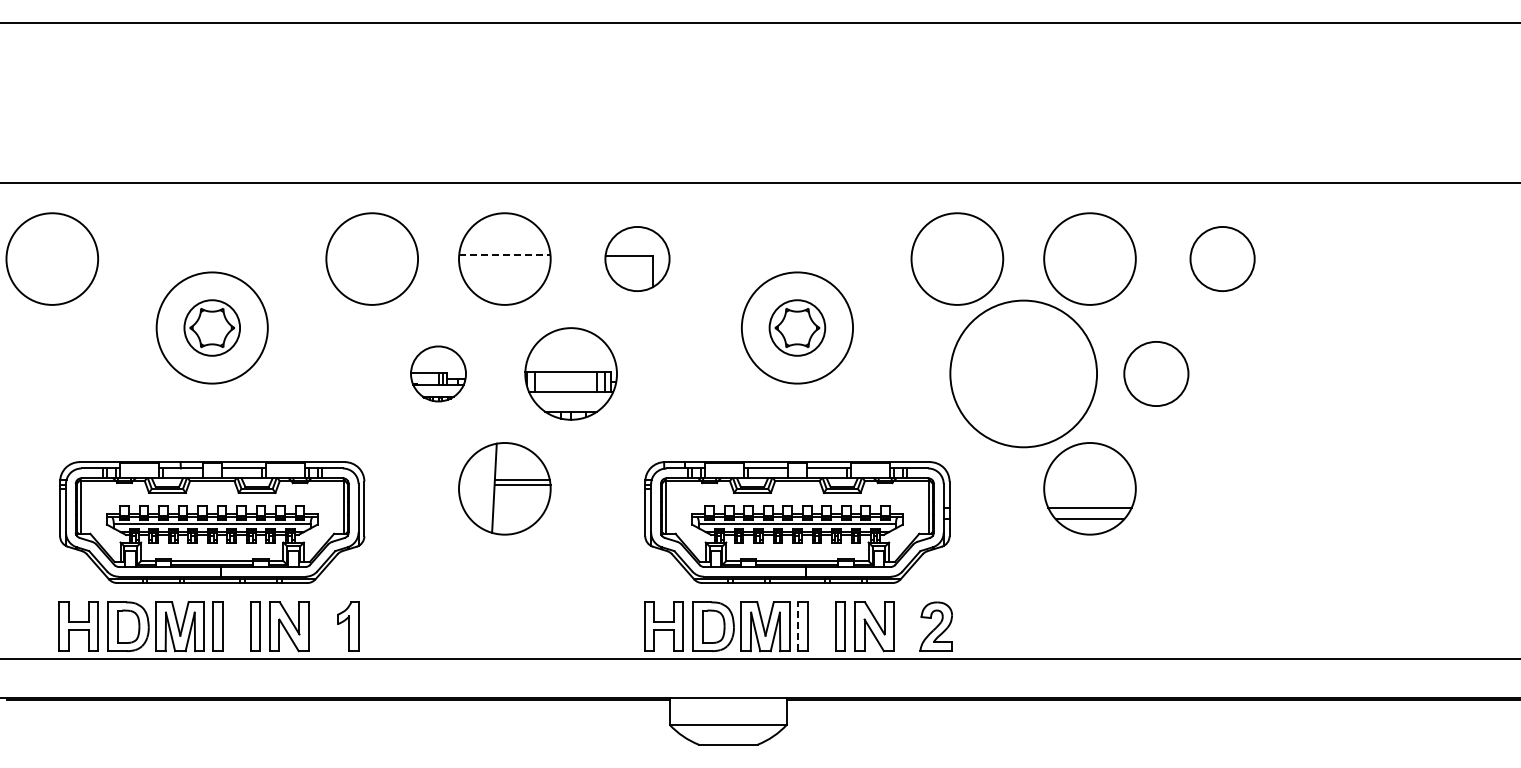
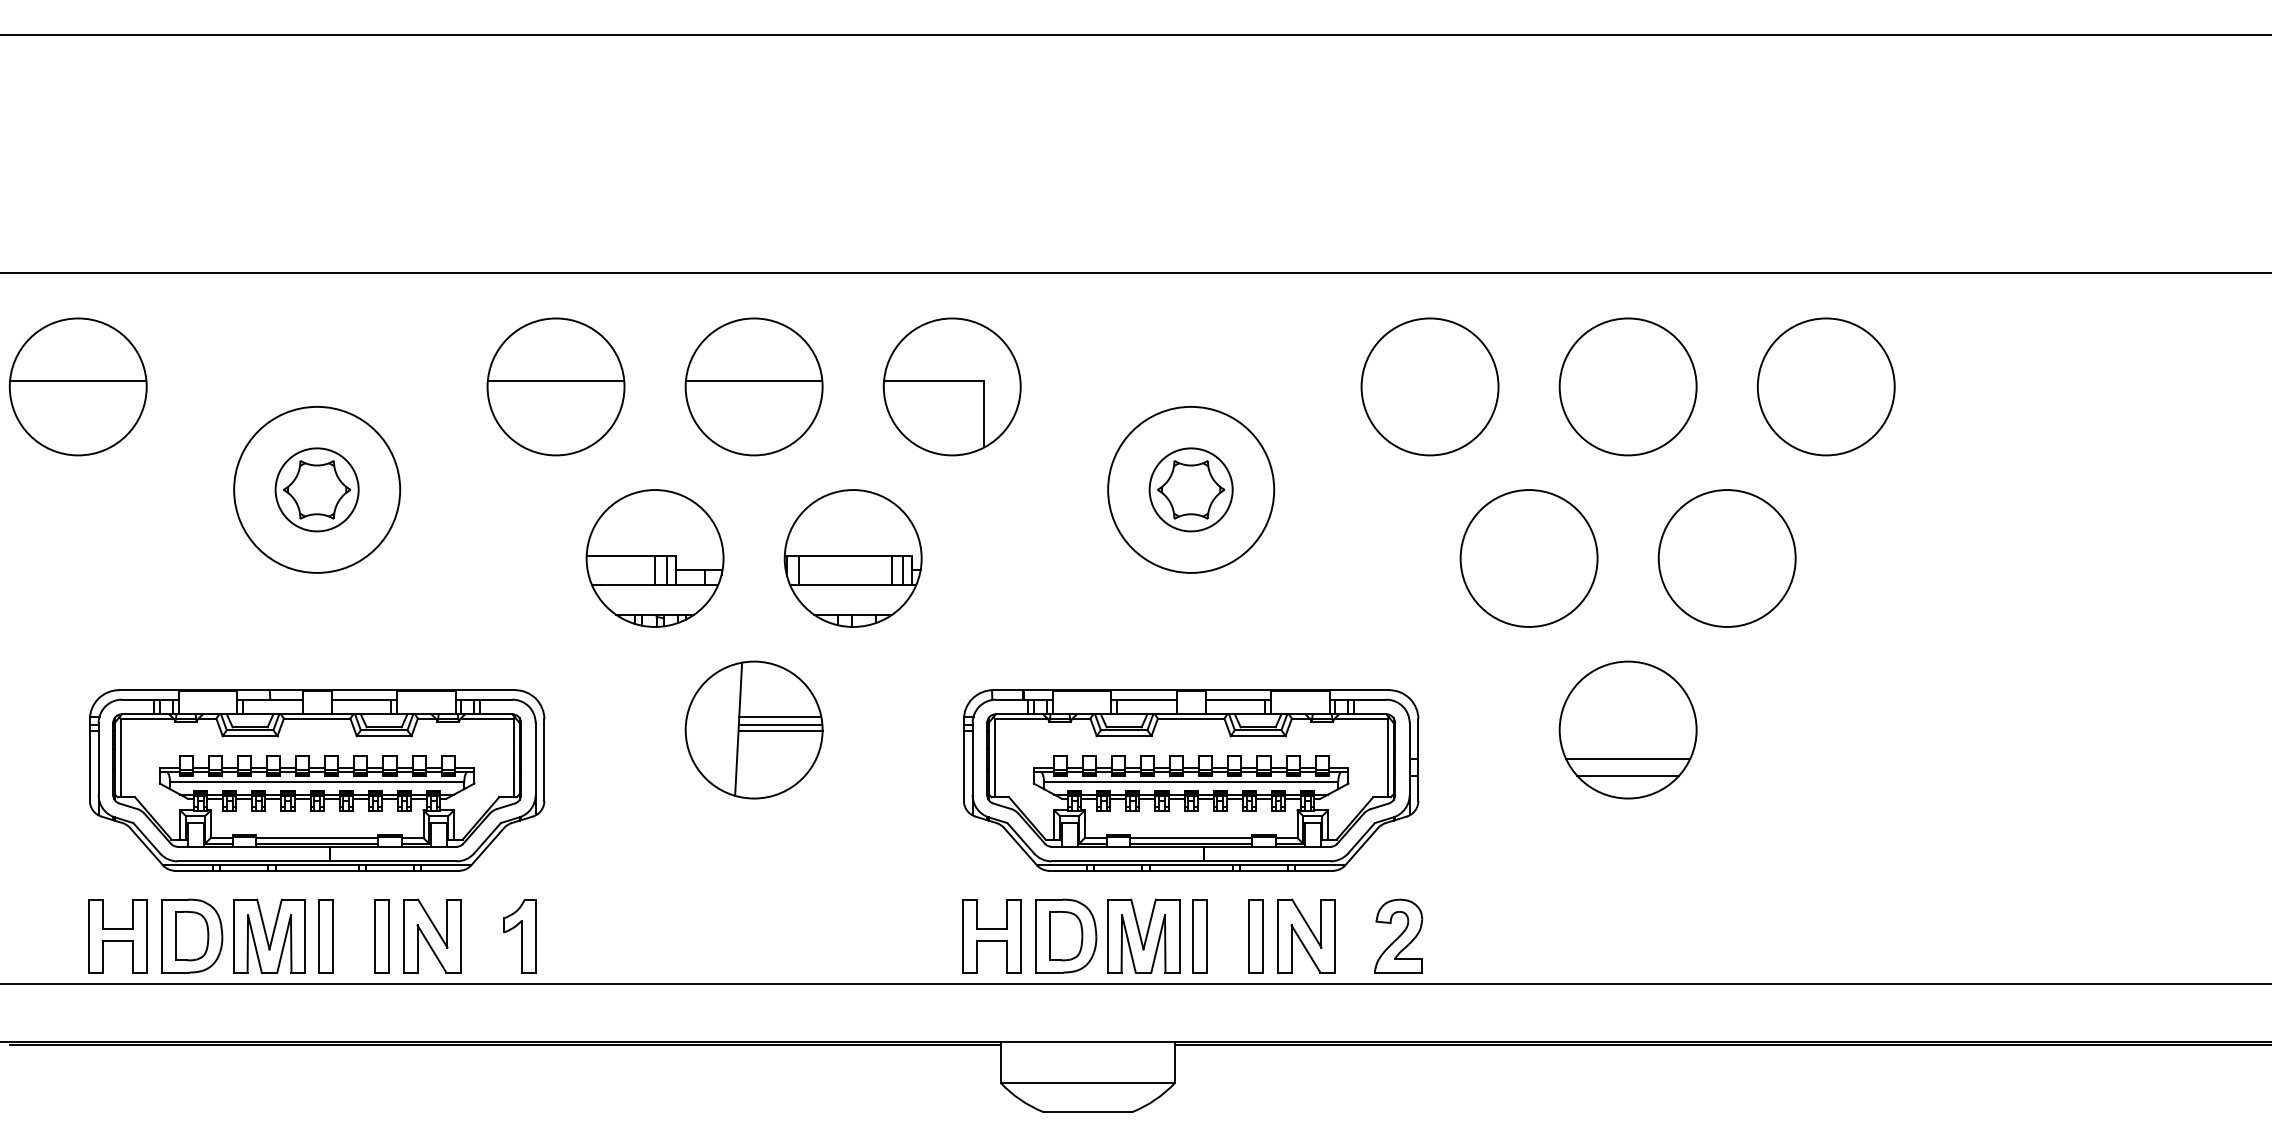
line: (51, 255) -> (77, 381), added
line: (371, 255) -> (554, 381), added
line: (504, 255) -> (753, 381), dashed -> solid
part: (637, 258) -> (952, 386), size x1.43
circle: (1222, 258) -> (1826, 386), size x1.43
part: (438, 373) -> (655, 557), size x1.67
circle: (1023, 373) -> (1528, 557), size x0.62
circle: (1156, 373) -> (1727, 557), size x1.43
line: (522, 489) -> (780, 731), added
line: (798, 626) -> (1192, 935), dashed -> solid

